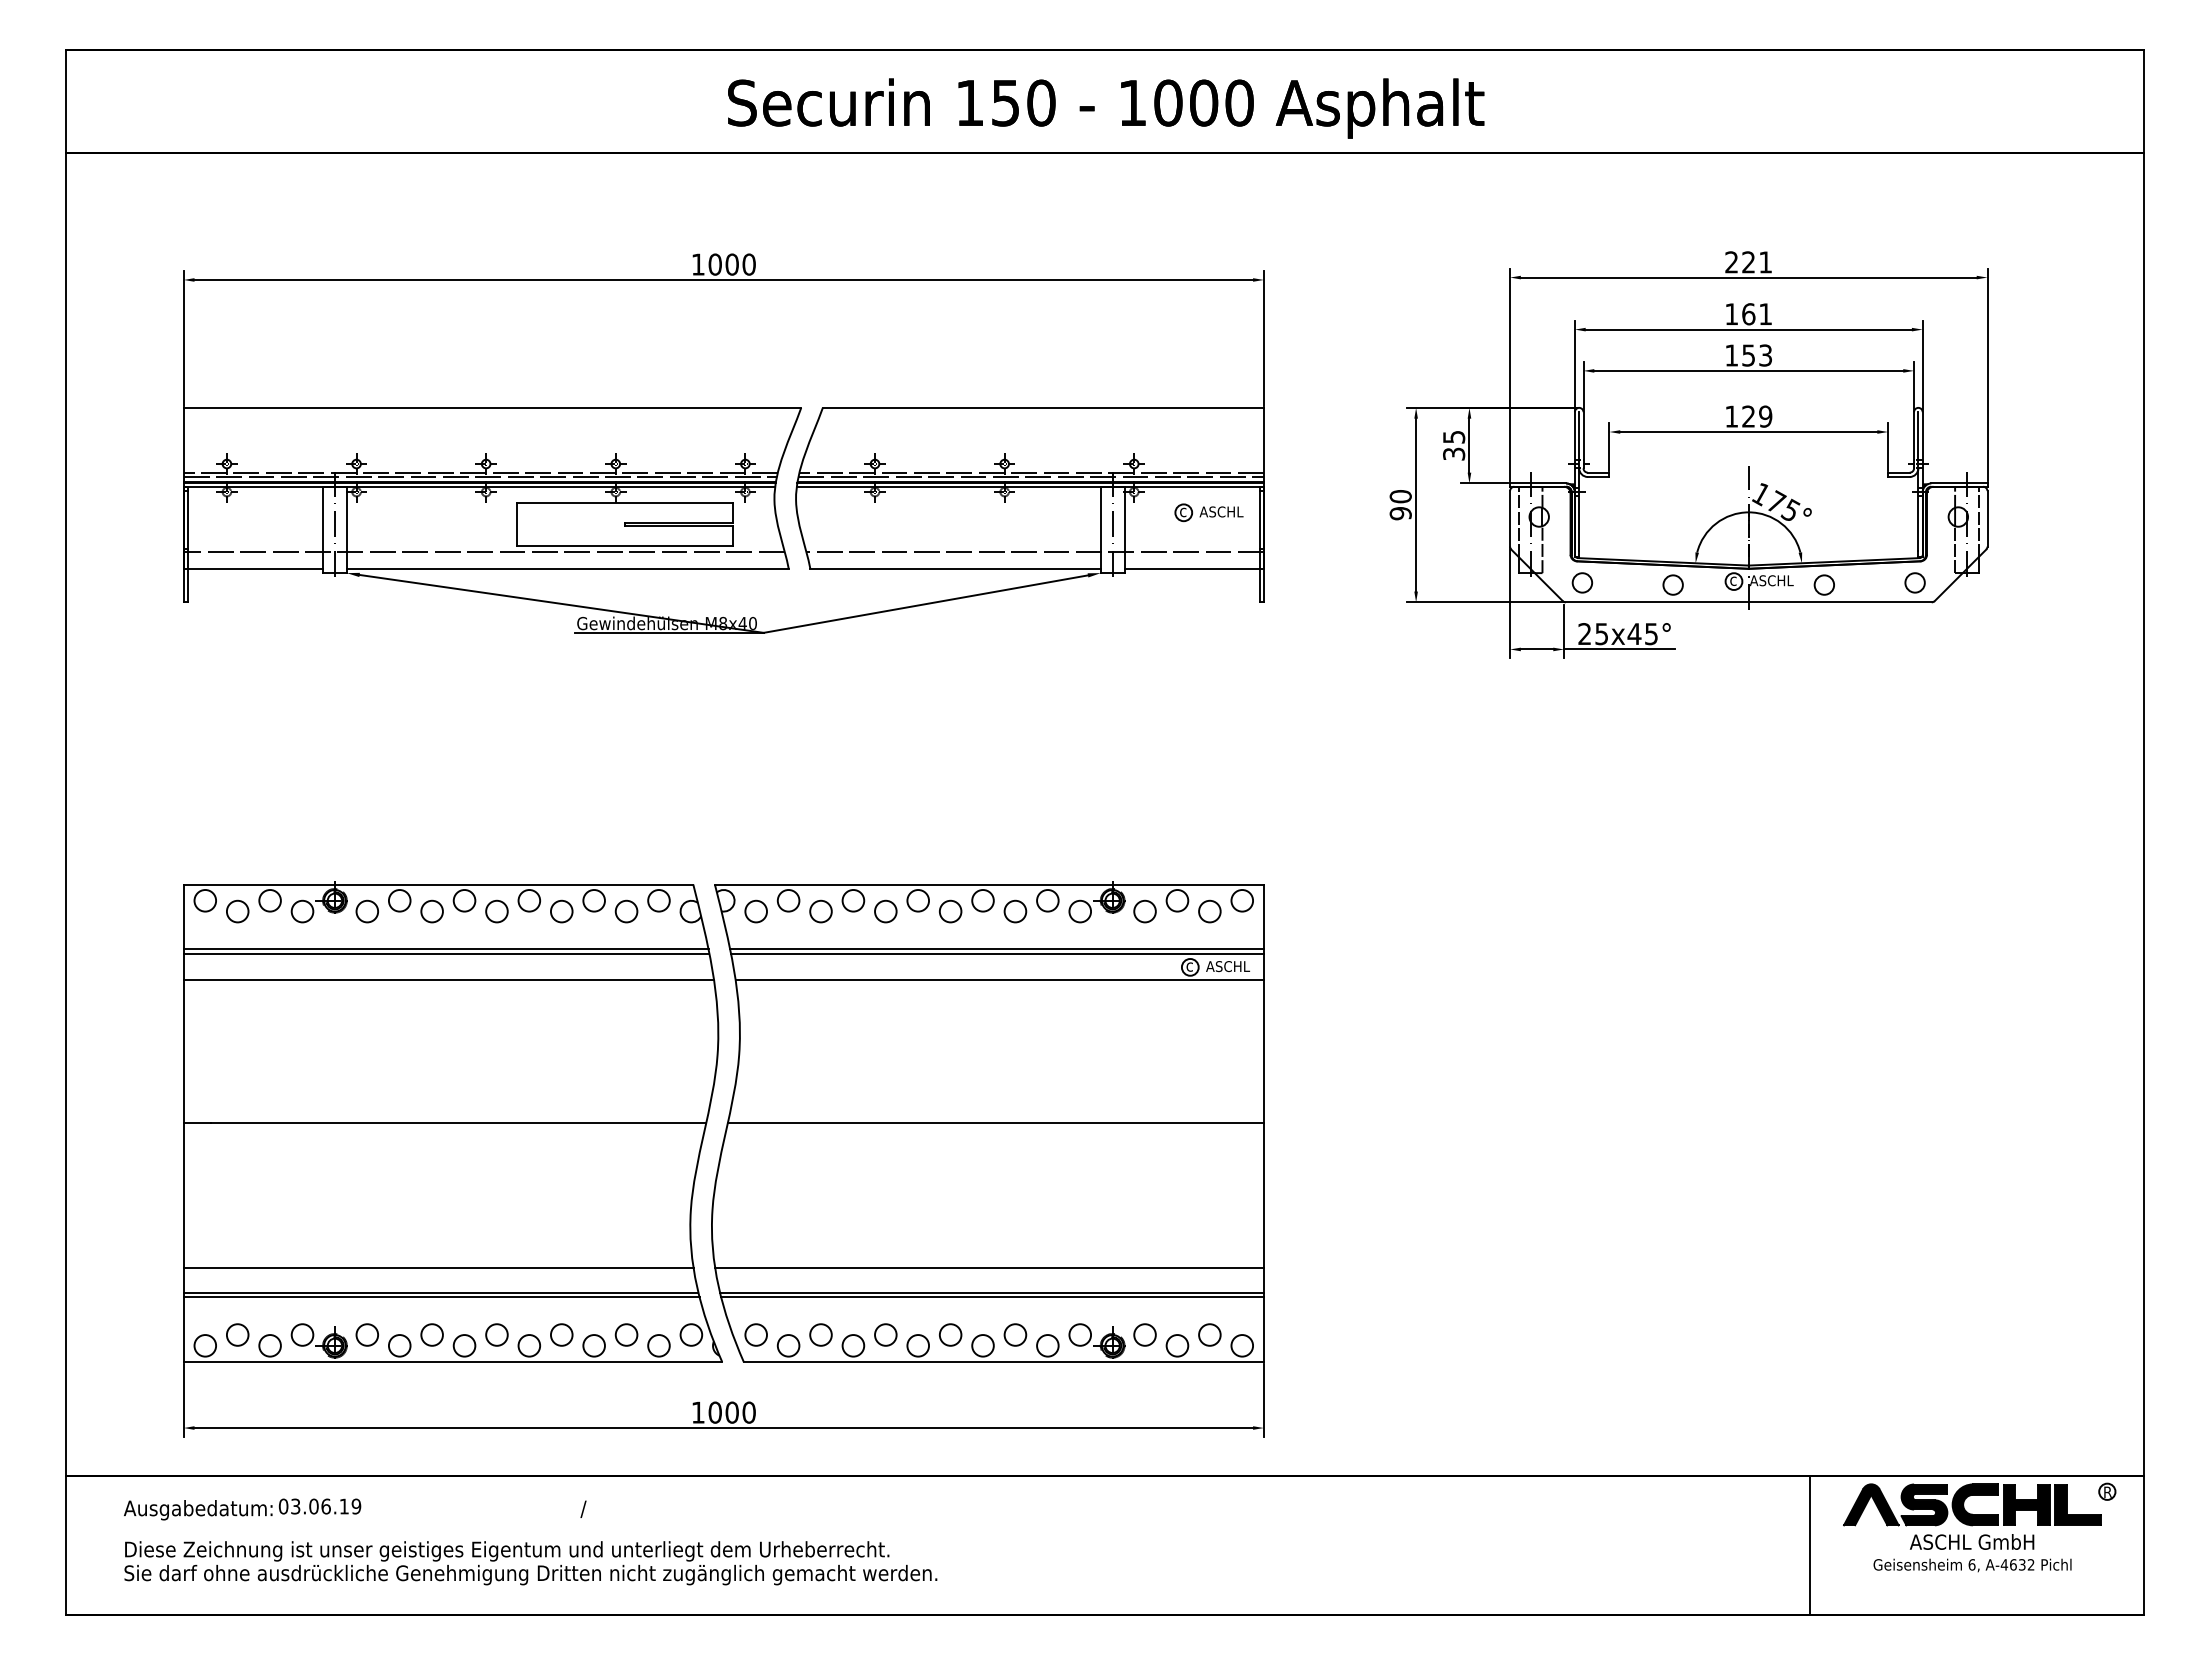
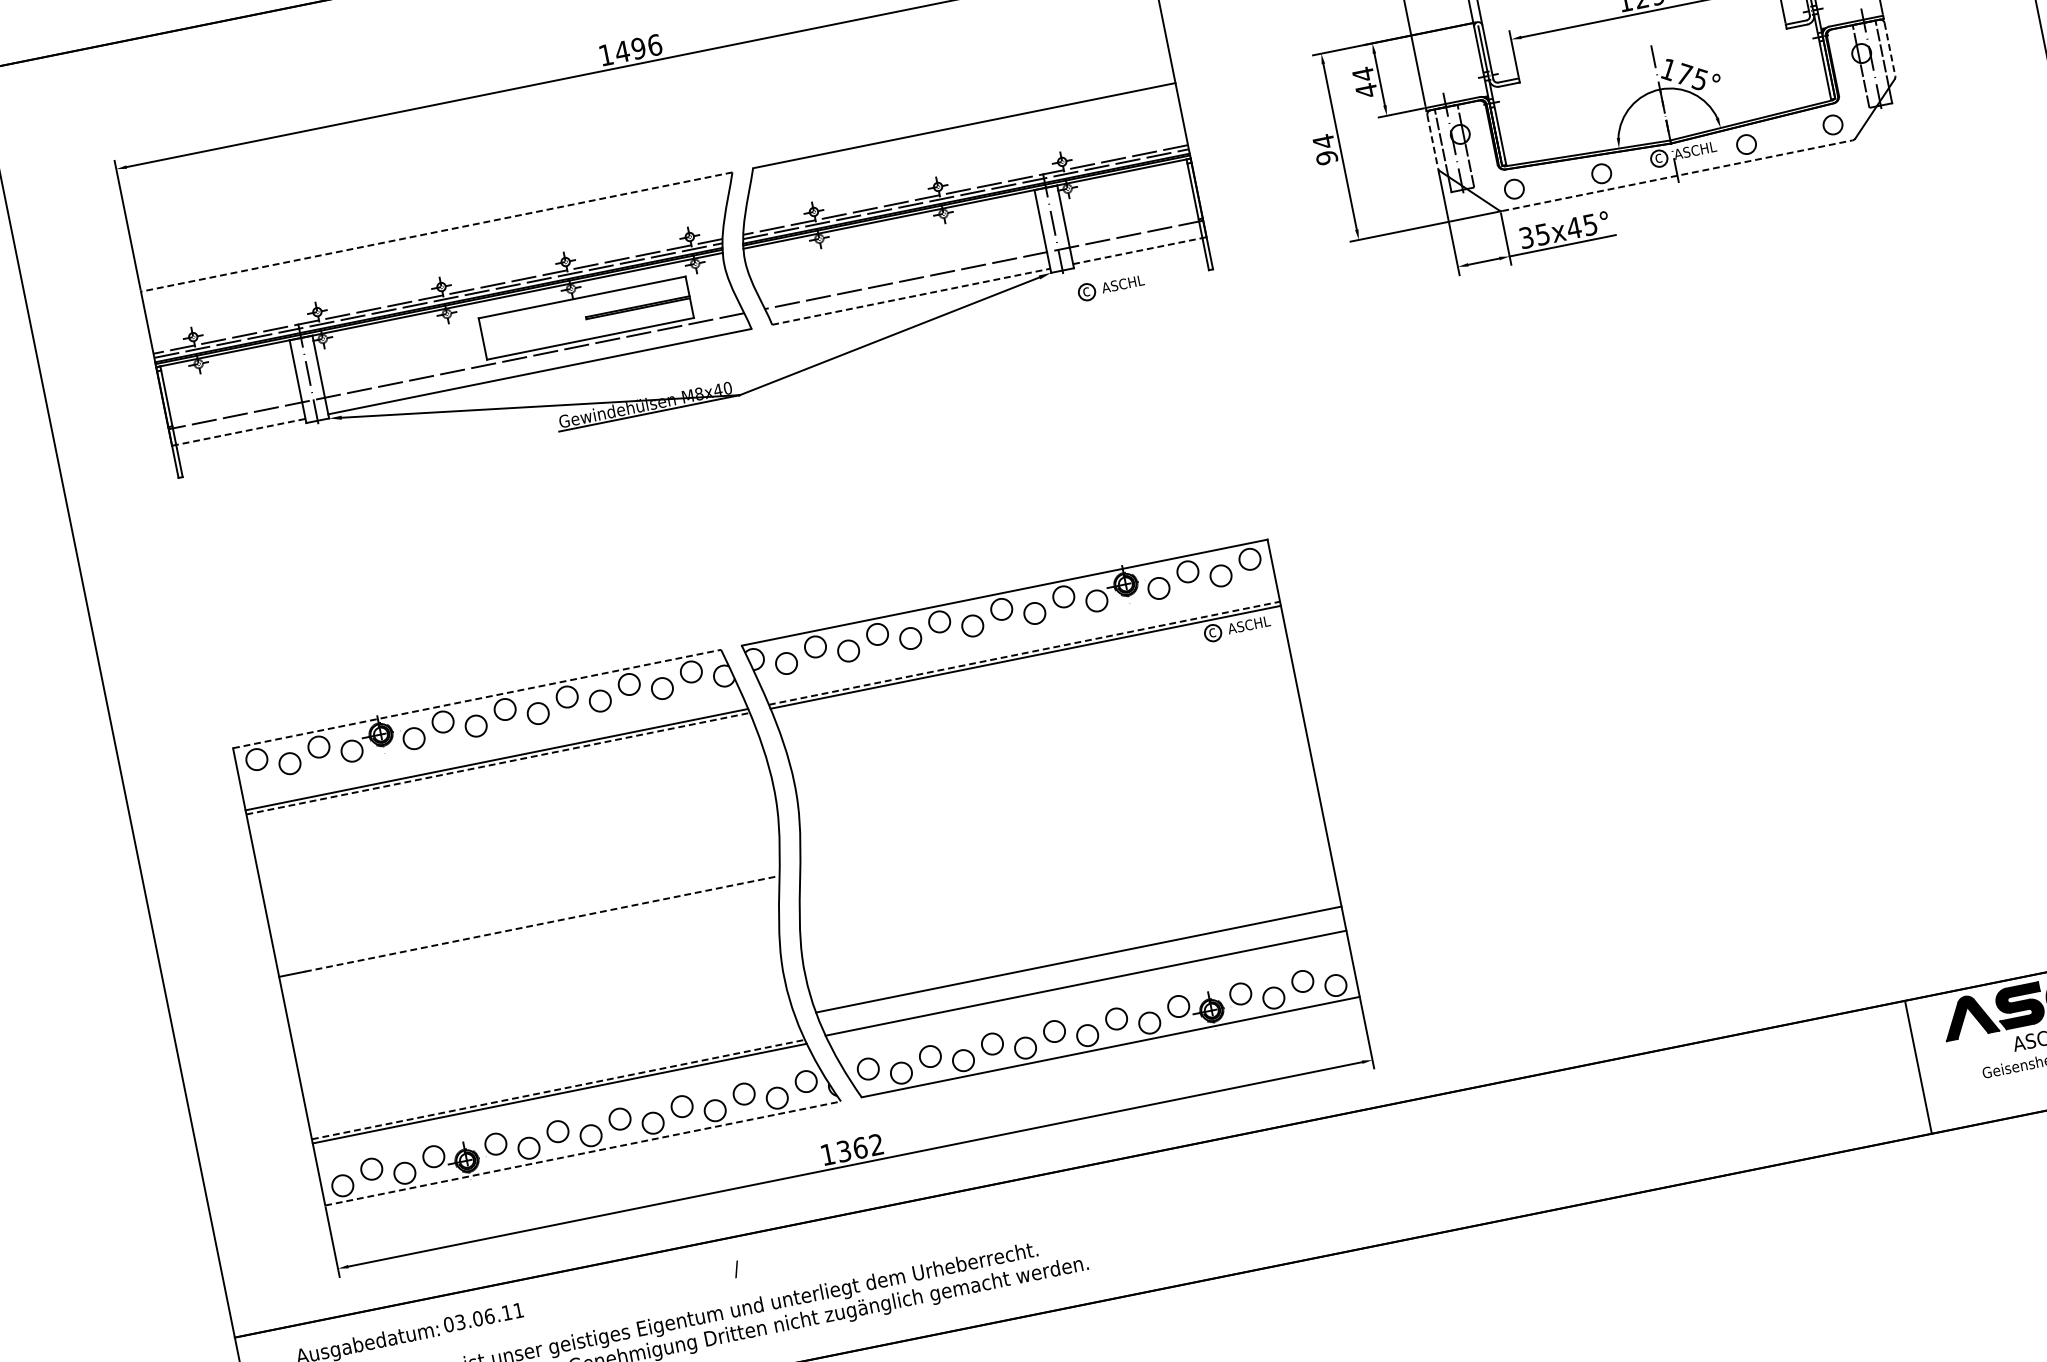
text: (731, 264) -> (637, 48), 1000 -> 1496
line: (492, 407) -> (436, 231), solid -> dashed
text: (1454, 445) -> (1365, 82), 35 -> 44
text: (1400, 496) -> (1323, 141), 90 -> 94
part: (1208, 512) -> (1110, 287), moved
line: (1510, 518) -> (1433, 141), solid -> dashed
line: (1987, 518) -> (1889, 49), solid -> dashed
line: (253, 568) -> (238, 432), solid -> dashed
line: (956, 568) -> (912, 296), solid -> dashed
line: (1194, 568) -> (1140, 250), solid -> dashed
line: (1748, 602) -> (1677, 175), solid -> dashed
text: (1584, 634) -> (1526, 238), 25x45° -> 35x45°
line: (438, 884) -> (477, 698), solid -> dashed
line: (997, 949) -> (1024, 653), solid -> dashed
line: (446, 953) -> (498, 763), solid -> dashed
line: (448, 979) -> (504, 788), removed
line: (999, 979) -> (1032, 681), removed
line: (458, 1123) -> (542, 923), solid -> dashed
line: (995, 1123) -> (1056, 820), removed
line: (438, 1267) -> (551, 1065), removed
line: (441, 1292) -> (558, 1089), solid -> dashed
line: (992, 1297) -> (1087, 987), removed
line: (453, 1362) -> (583, 1153), solid -> dashed
text: (731, 1412) -> (859, 1148), 1000 -> 1362
text: (356, 1506) -> (518, 1310), 03.06.19 -> 03.06.11

